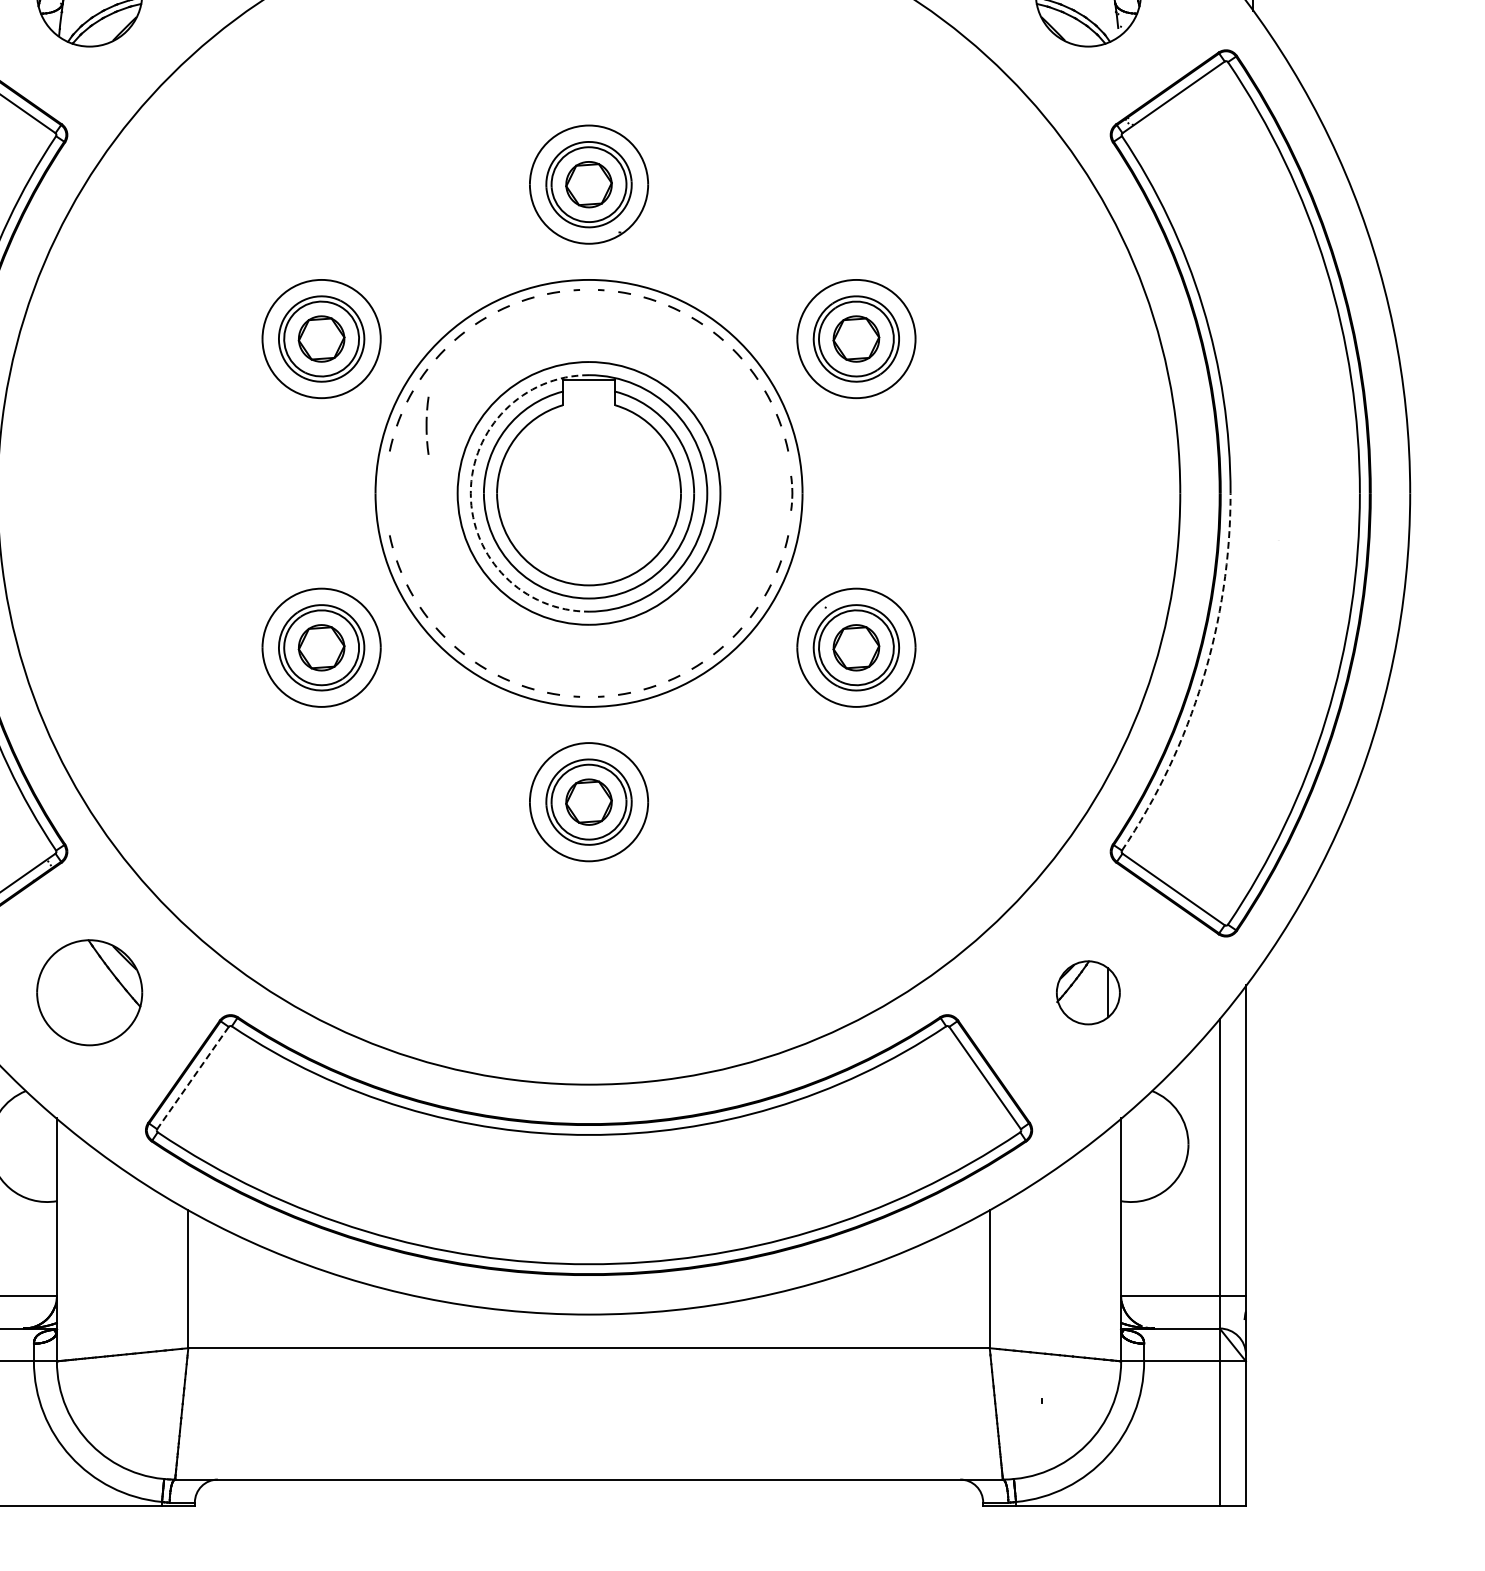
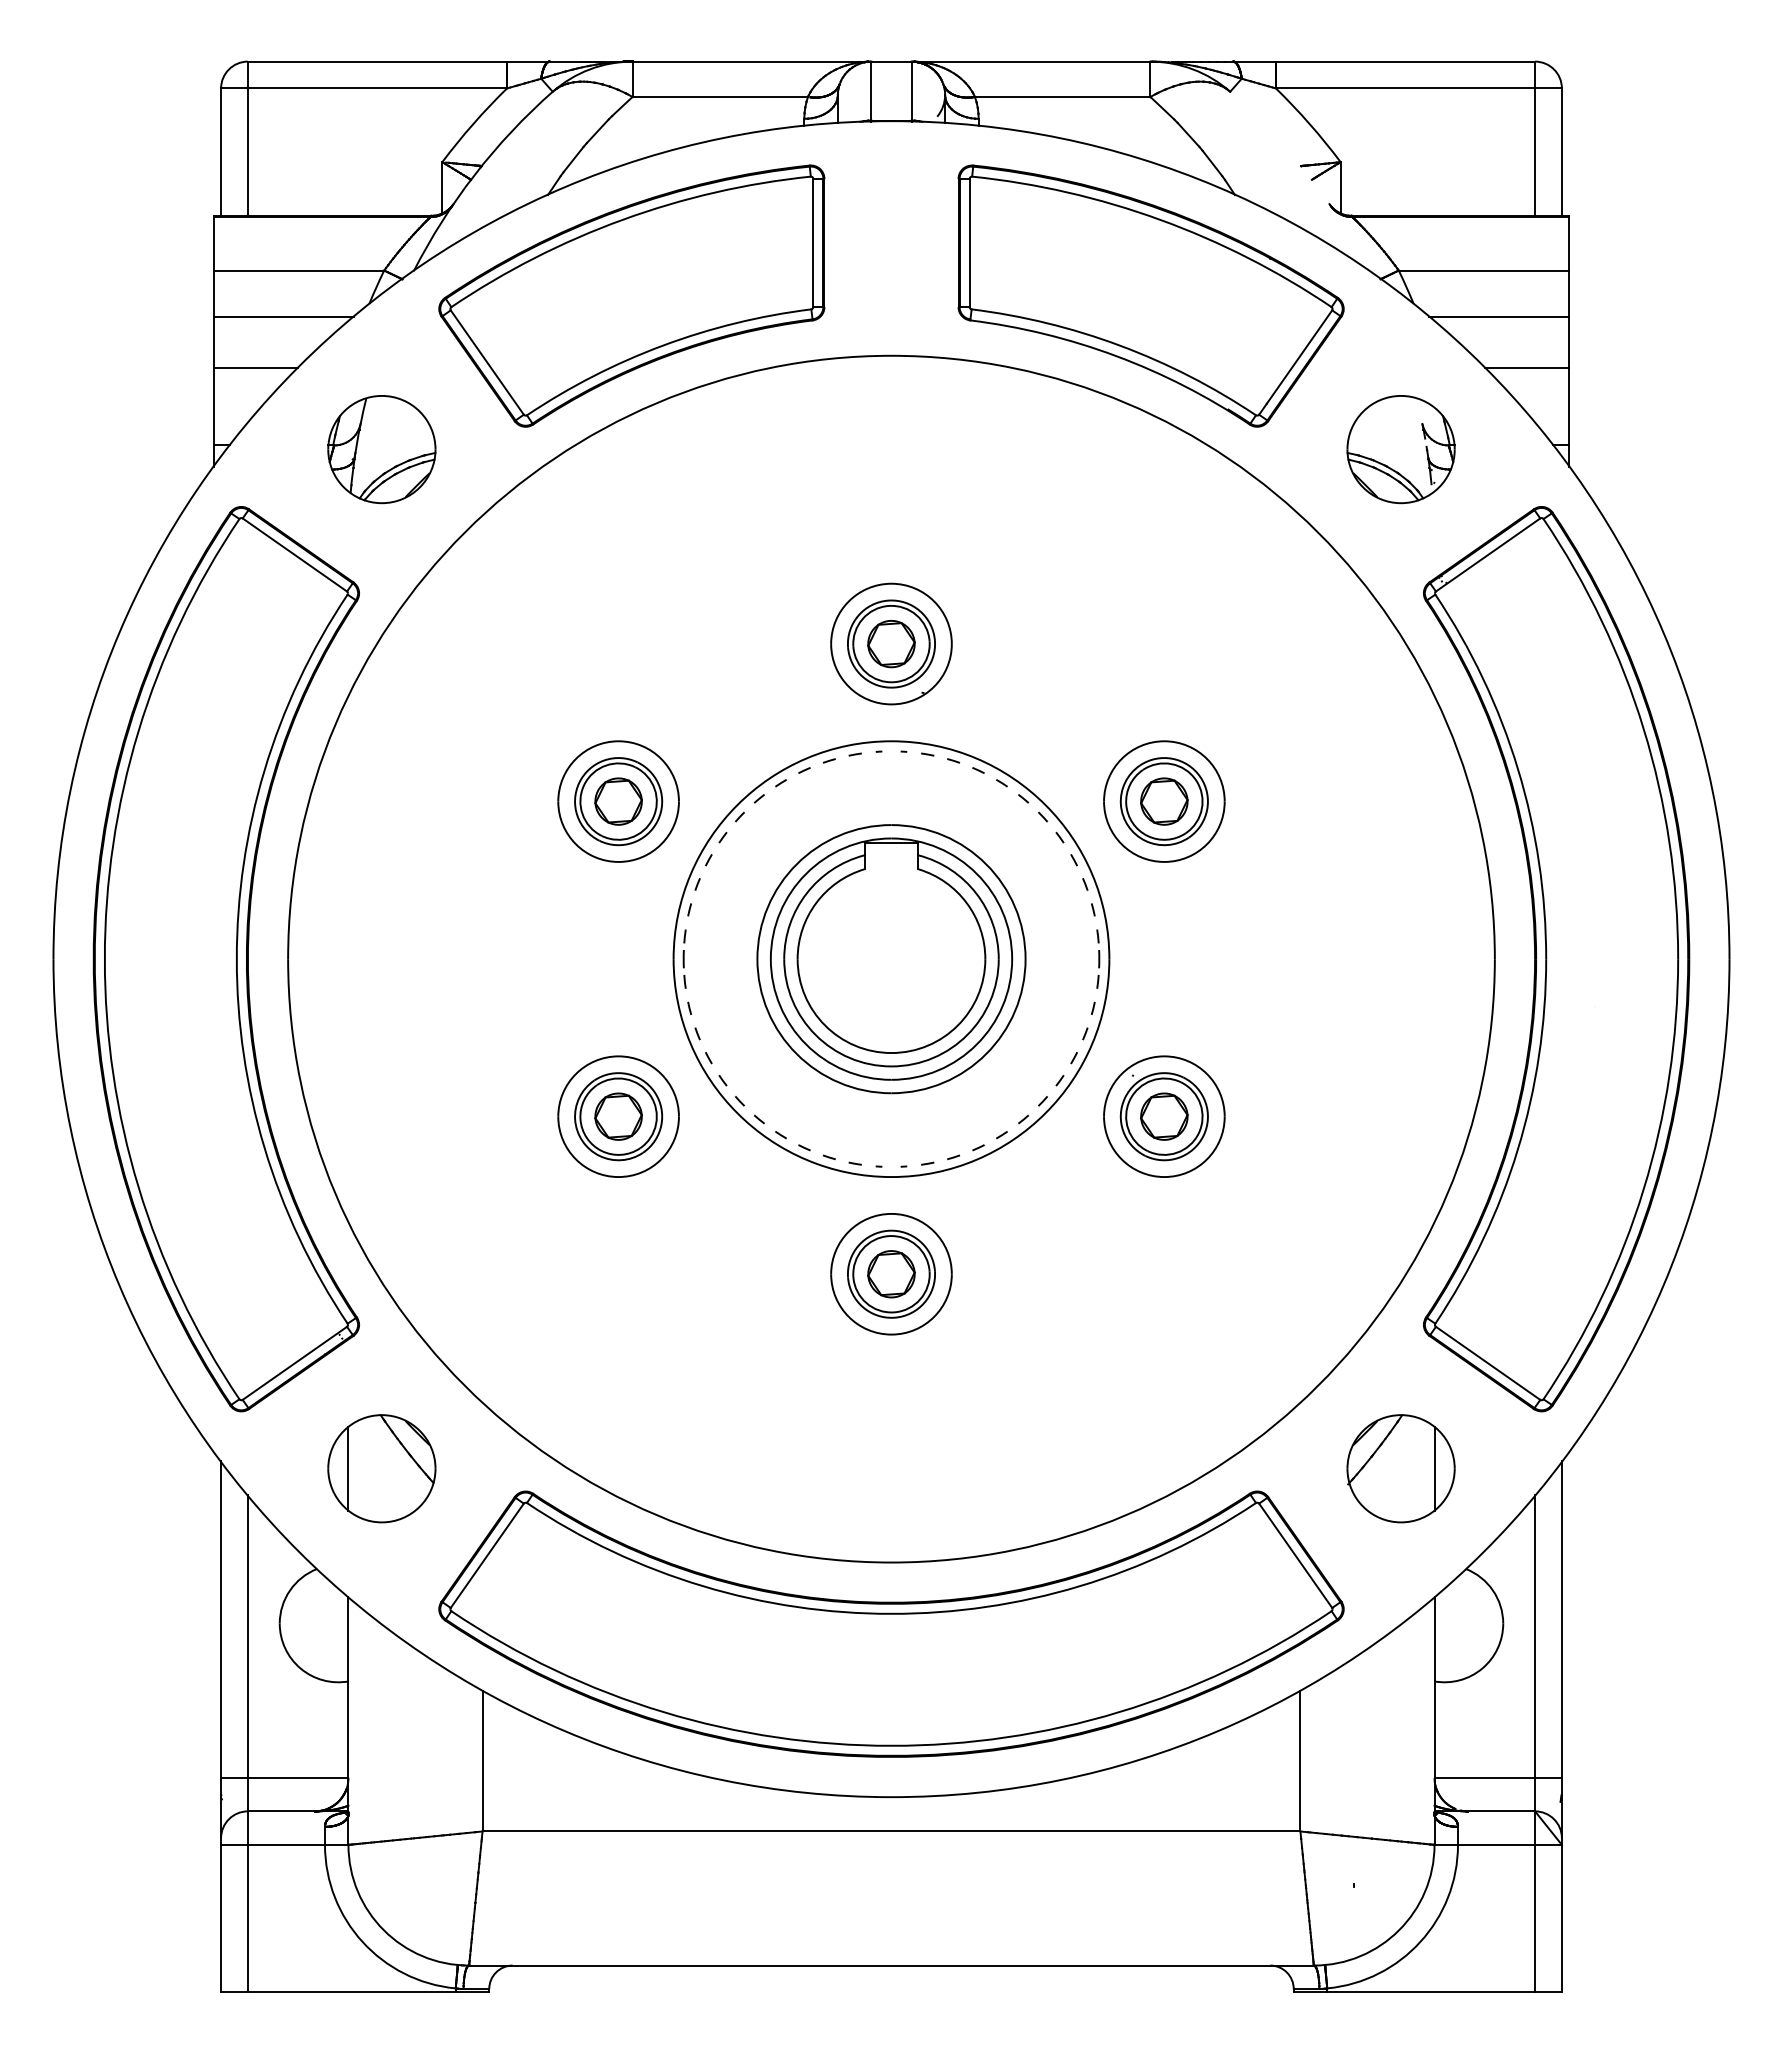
part: (427, 425) -> (684, 958), moved
part: (791, 492) -> (1098, 958), size x1.67
arc: (470, 493) -> (770, 959), dashed -> solid
arc: (1202, 679) -> (1517, 1149), dashed -> solid
line: (56, 992) -> (348, 1468), added
part: (1087, 992) -> (1400, 1468), size x1.67
line: (193, 1077) -> (487, 1555), dashed -> solid

